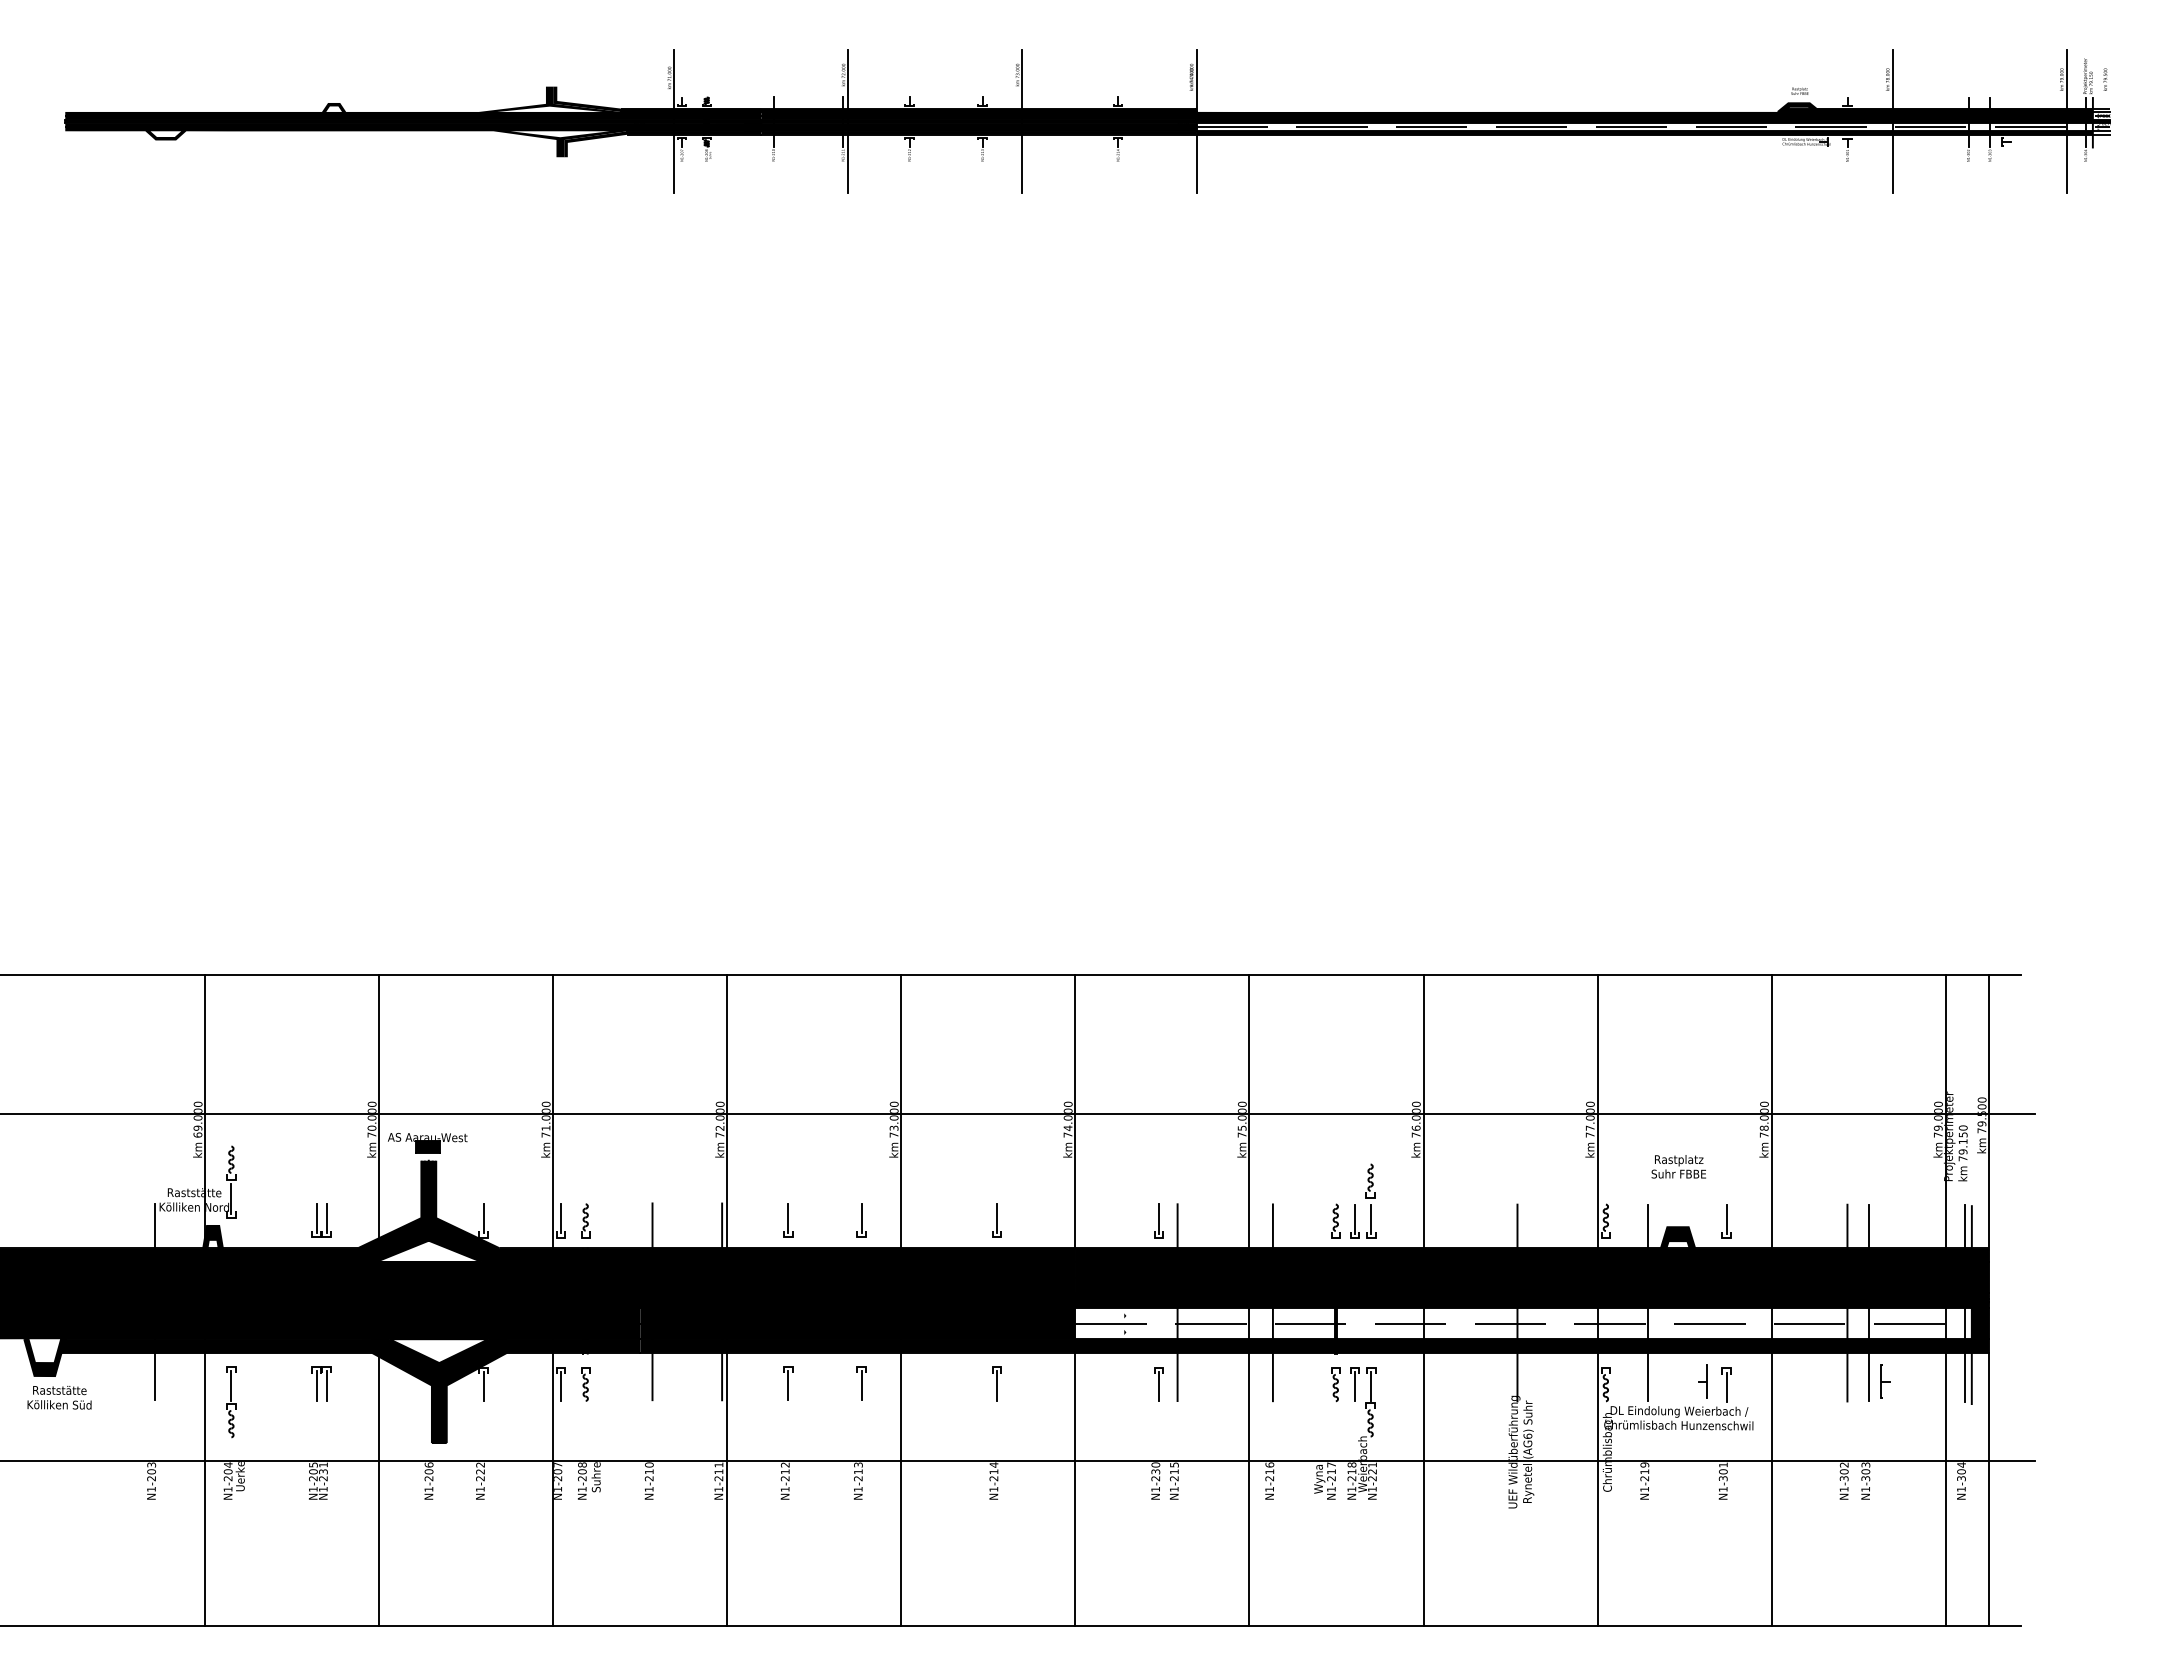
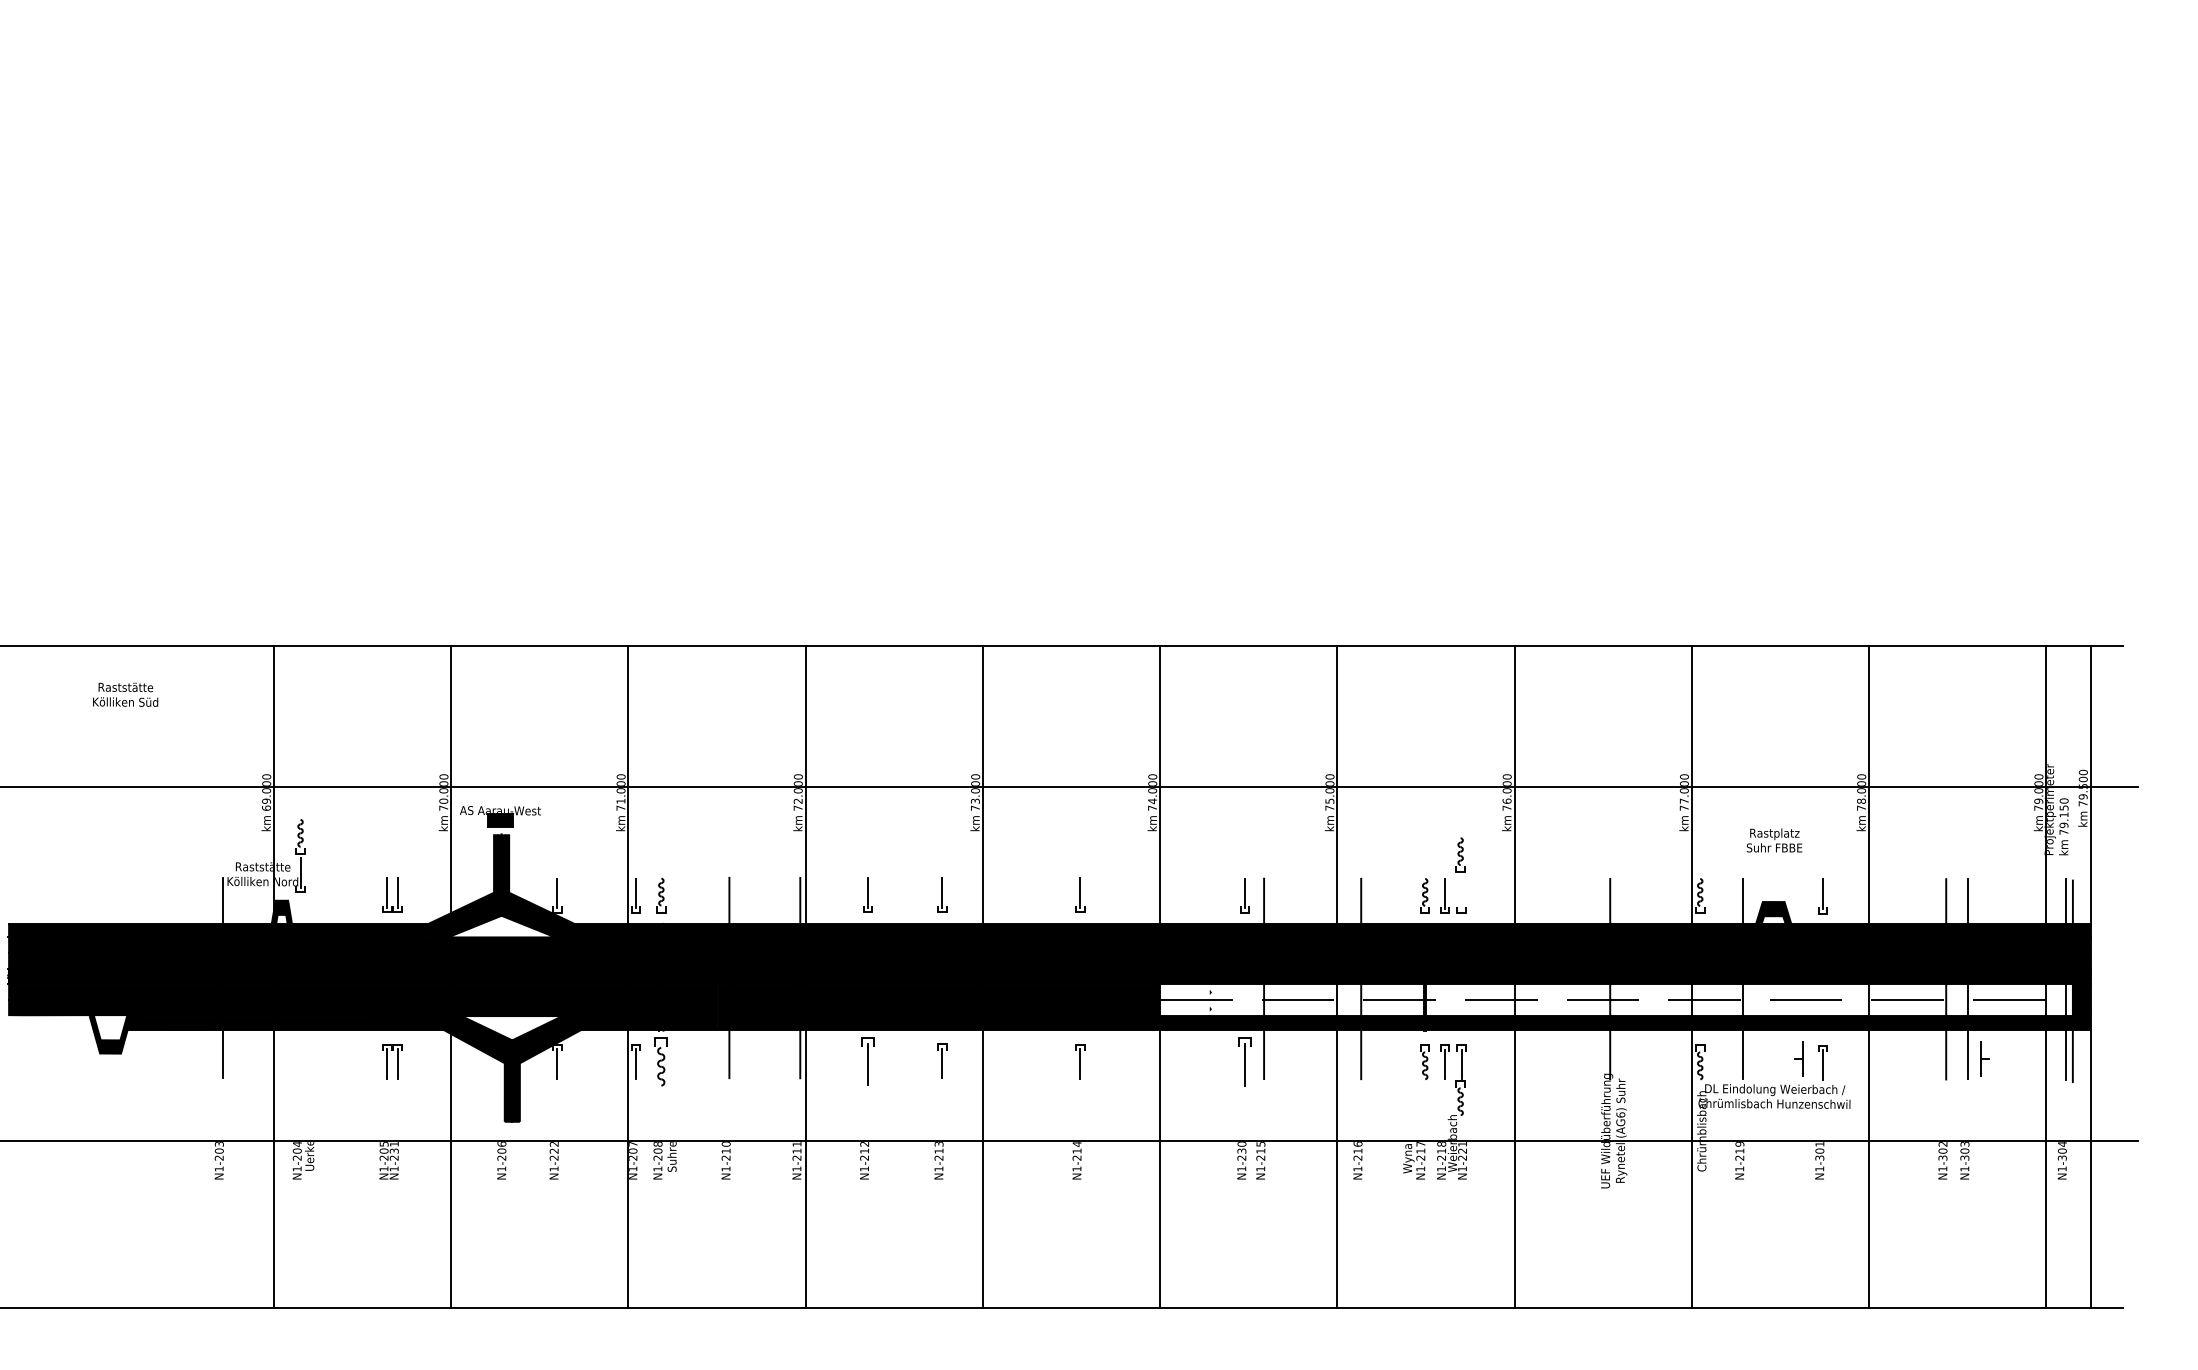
line: (1371, 1218) -> (1461, 893), removed
part: (788, 1383) -> (867, 1061), size x1.4
part: (585, 1384) -> (661, 1062), size x1.4
part: (1158, 1384) -> (1244, 1062), size x1.4
text: (59, 1397) -> (125, 694), moved
part: (231, 1402) -> (300, 1080), removed

